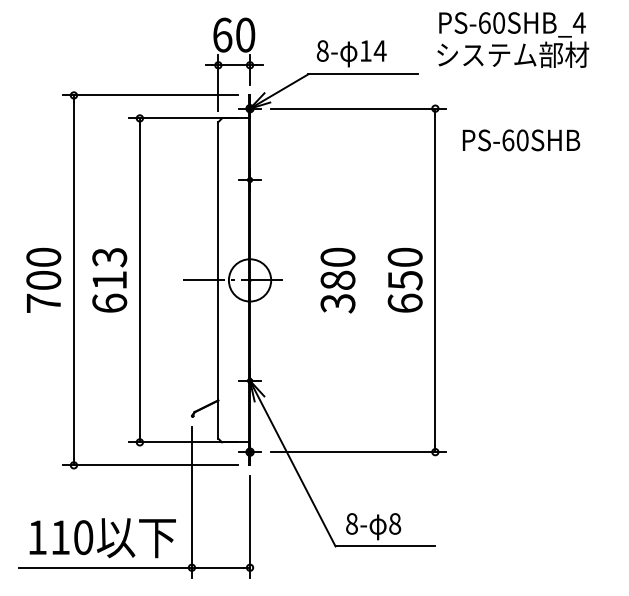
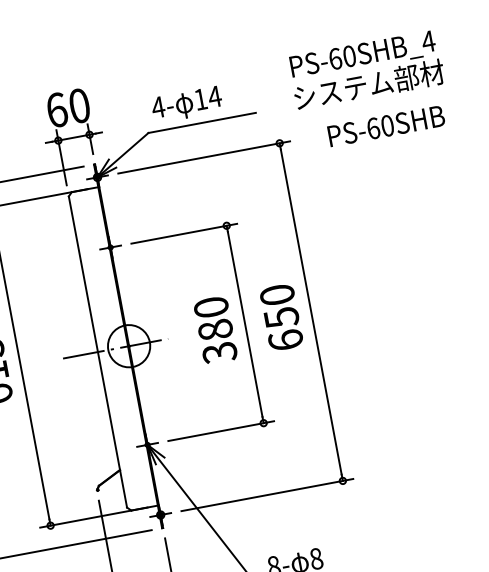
text: (513, 39) -> (366, 69), moved
text: (322, 50) -> (158, 106), 8- -> 4-
text: (521, 140) -> (386, 126), moved
part: (367, 280) -> (244, 324), added

